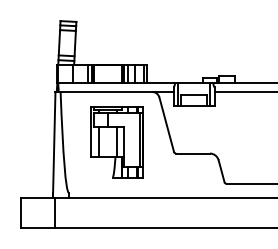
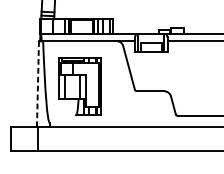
part: (116, 142) -> (79, 87), moved
line: (54, 144) -> (38, 83), solid -> dashed

